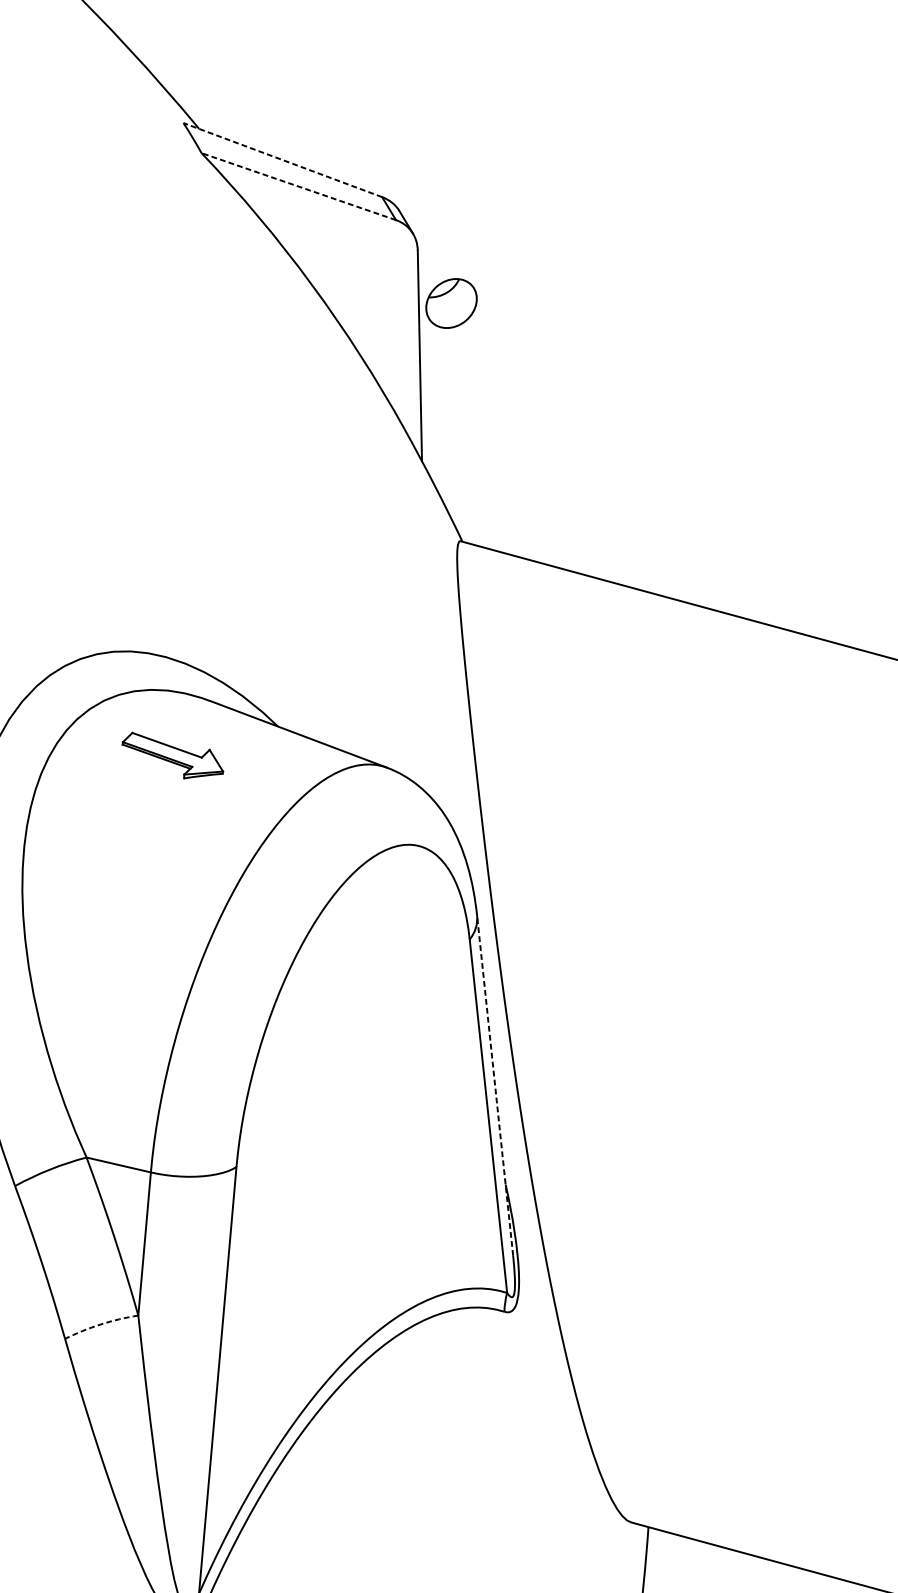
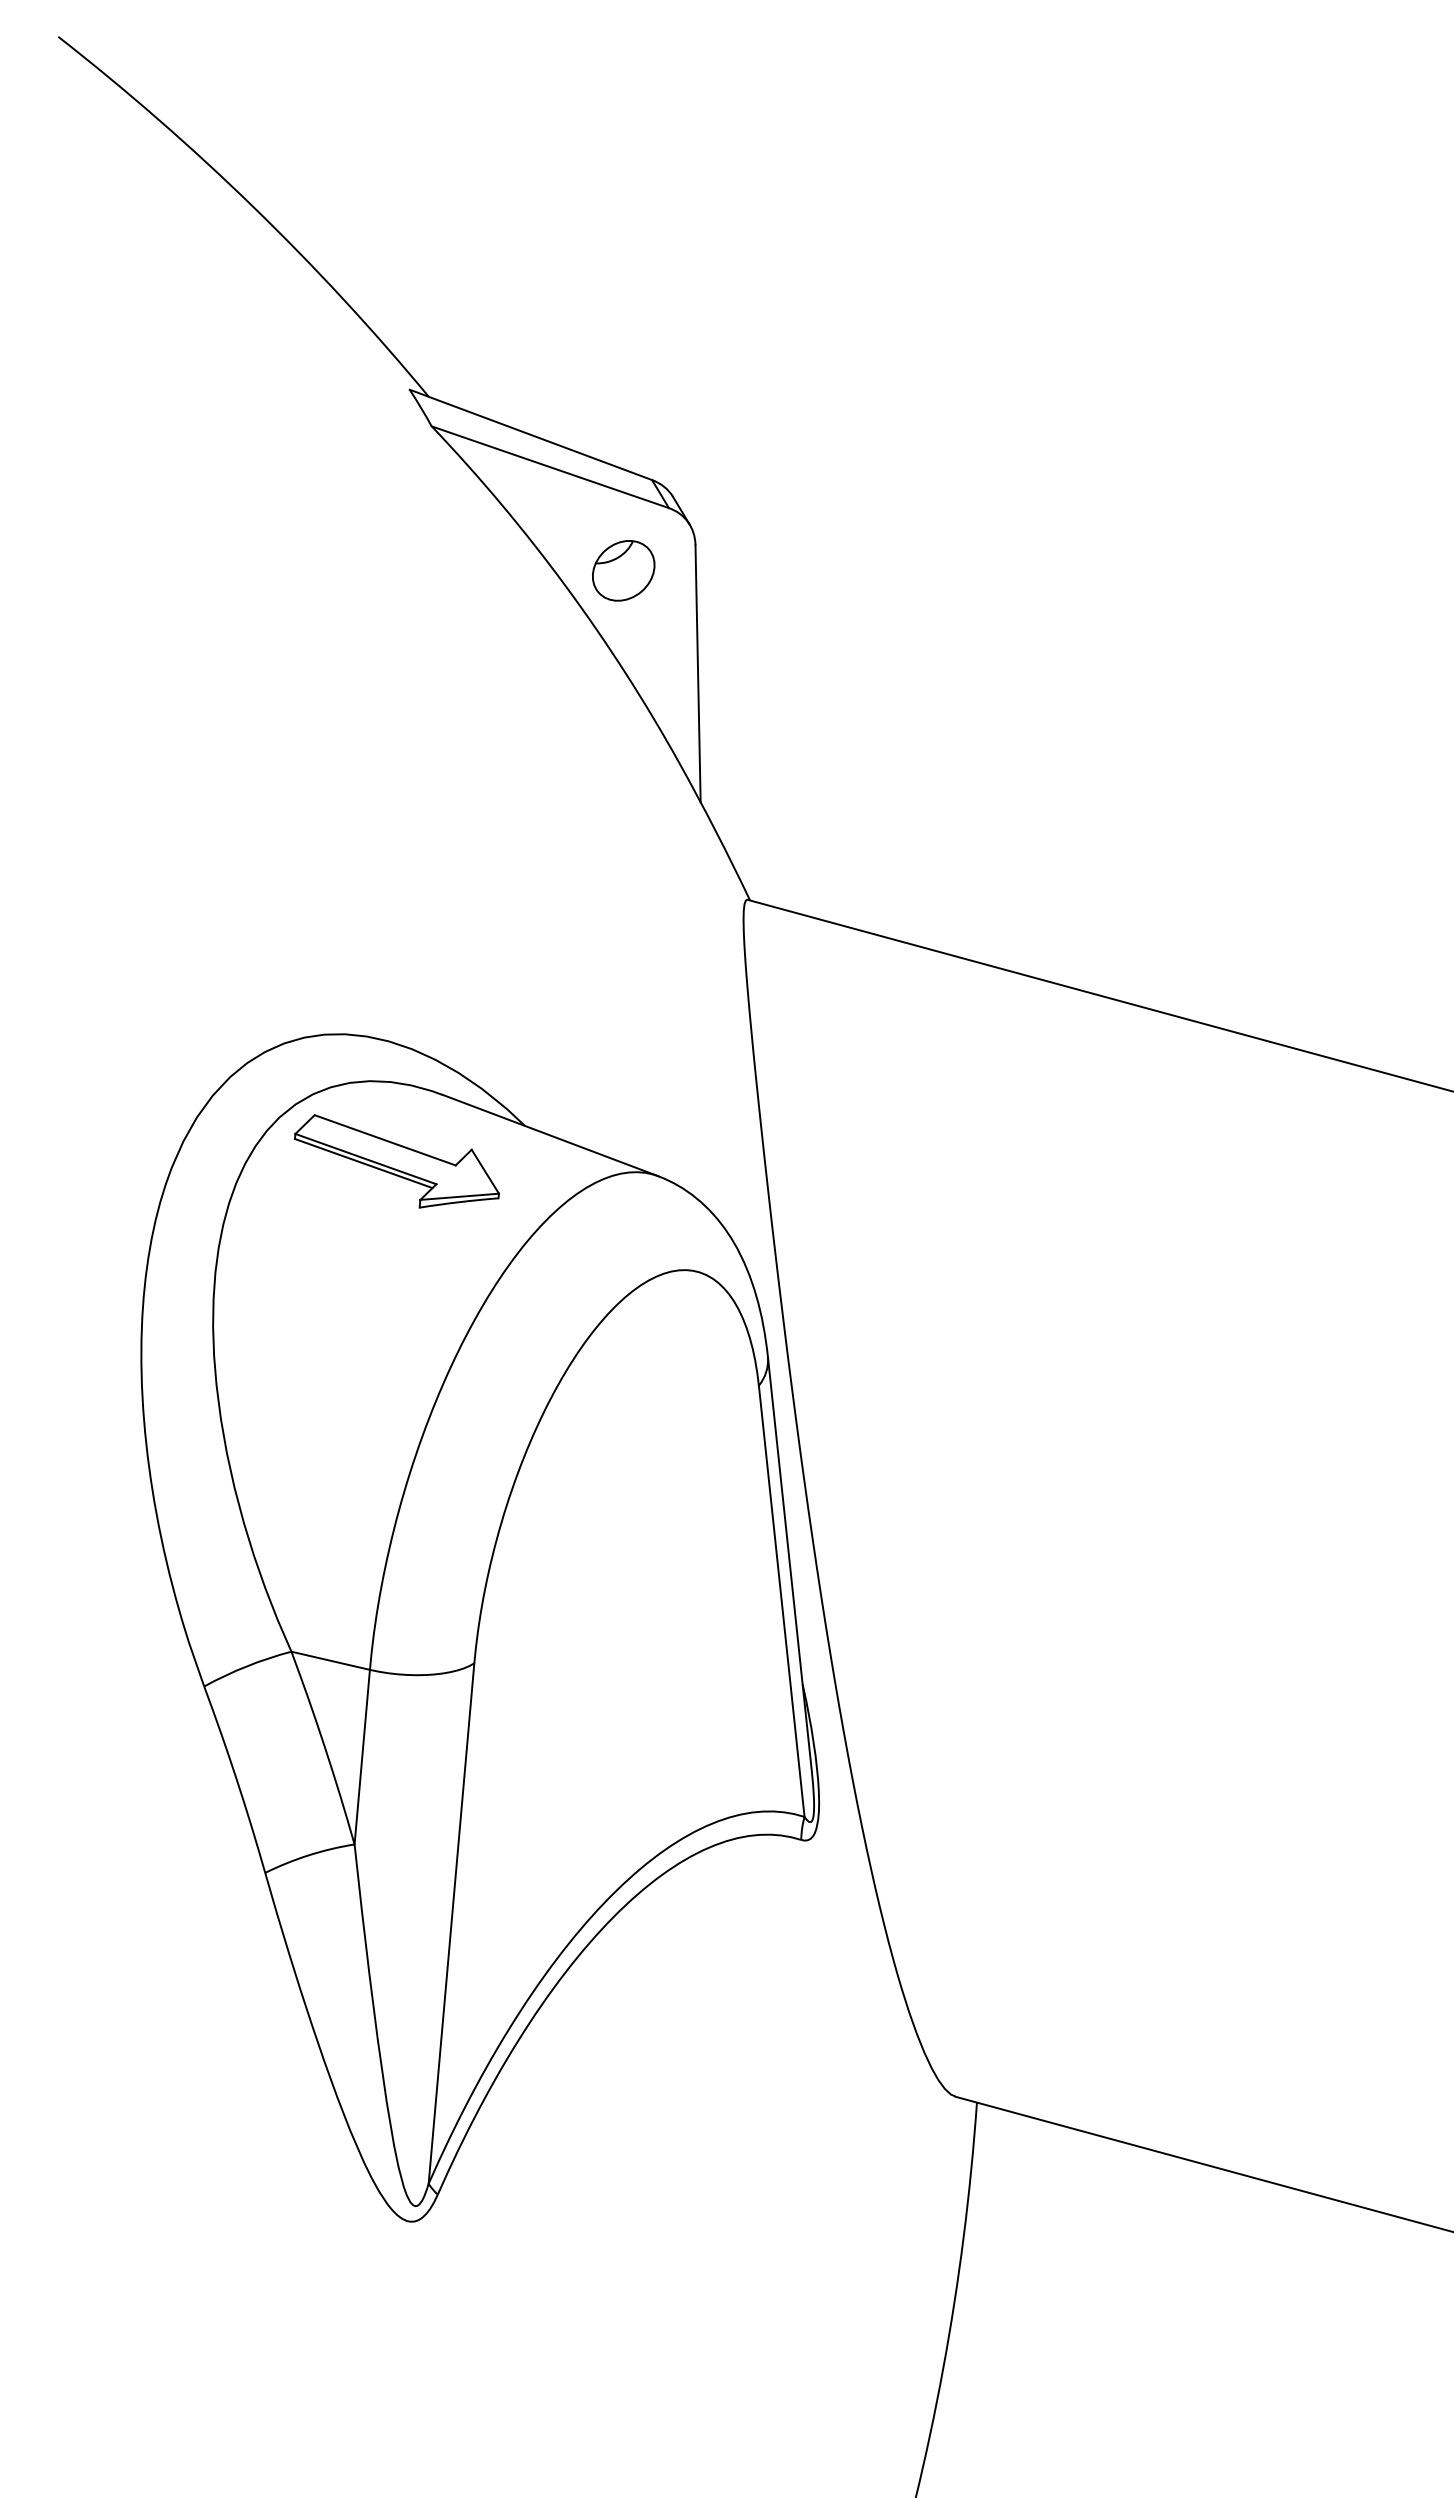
line: (282, 159) -> (530, 434), dashed -> solid
line: (298, 186) -> (549, 467), dashed -> solid
part: (451, 303) -> (623, 570), moved
part: (172, 755) -> (396, 1161), size x1.67
line: (494, 1085) -> (789, 1563), dashed -> solid
arc: (100, 1324) -> (308, 1855), dashed -> solid

